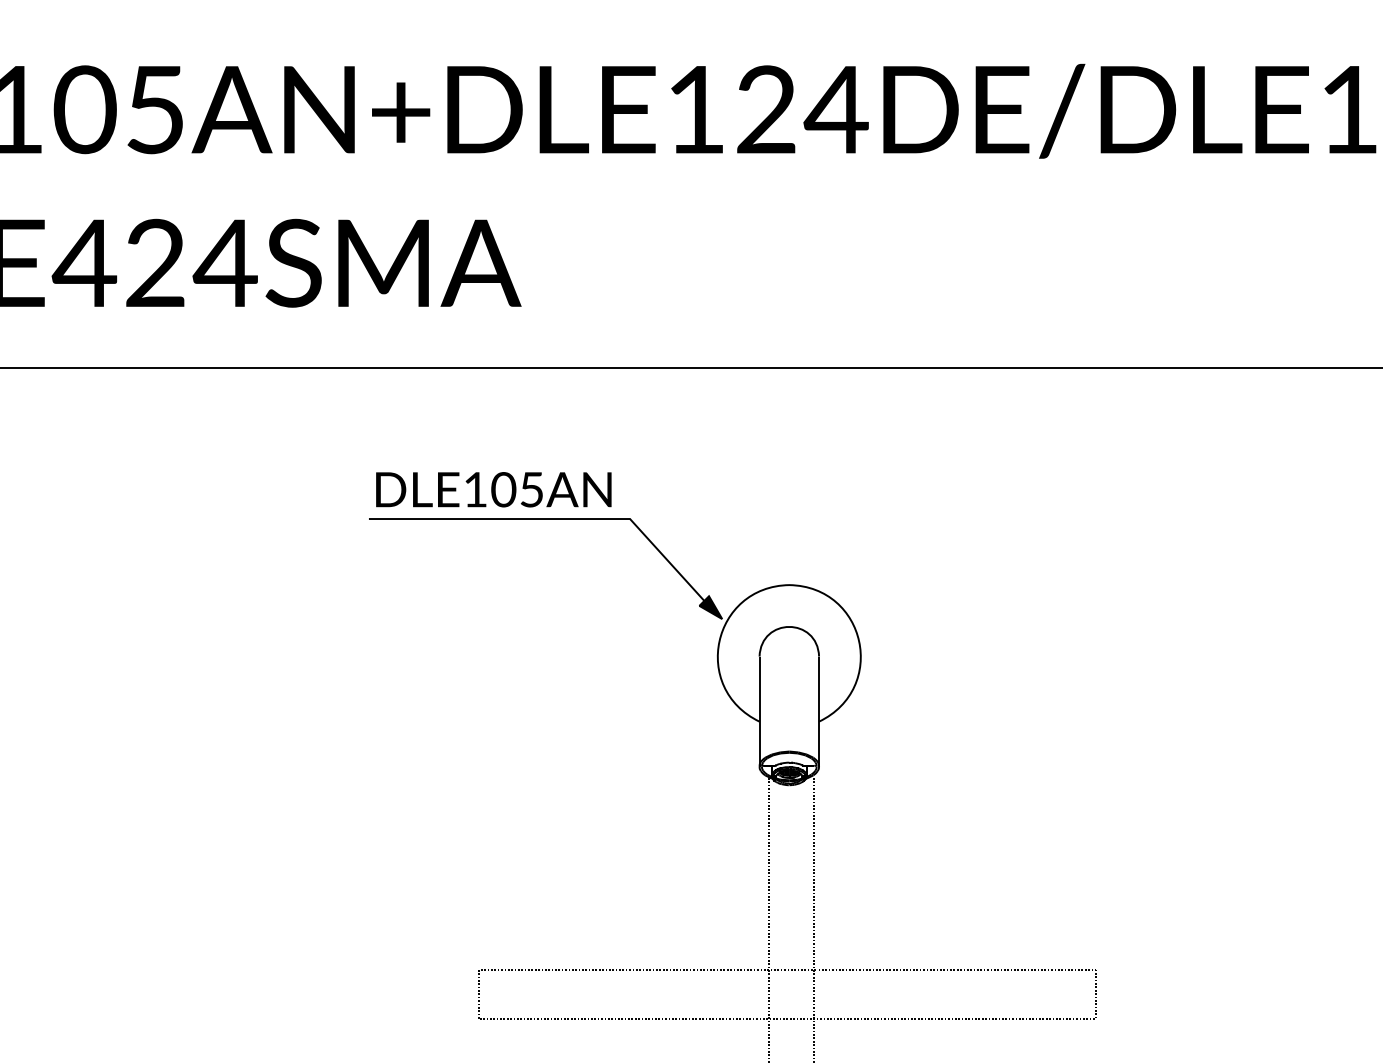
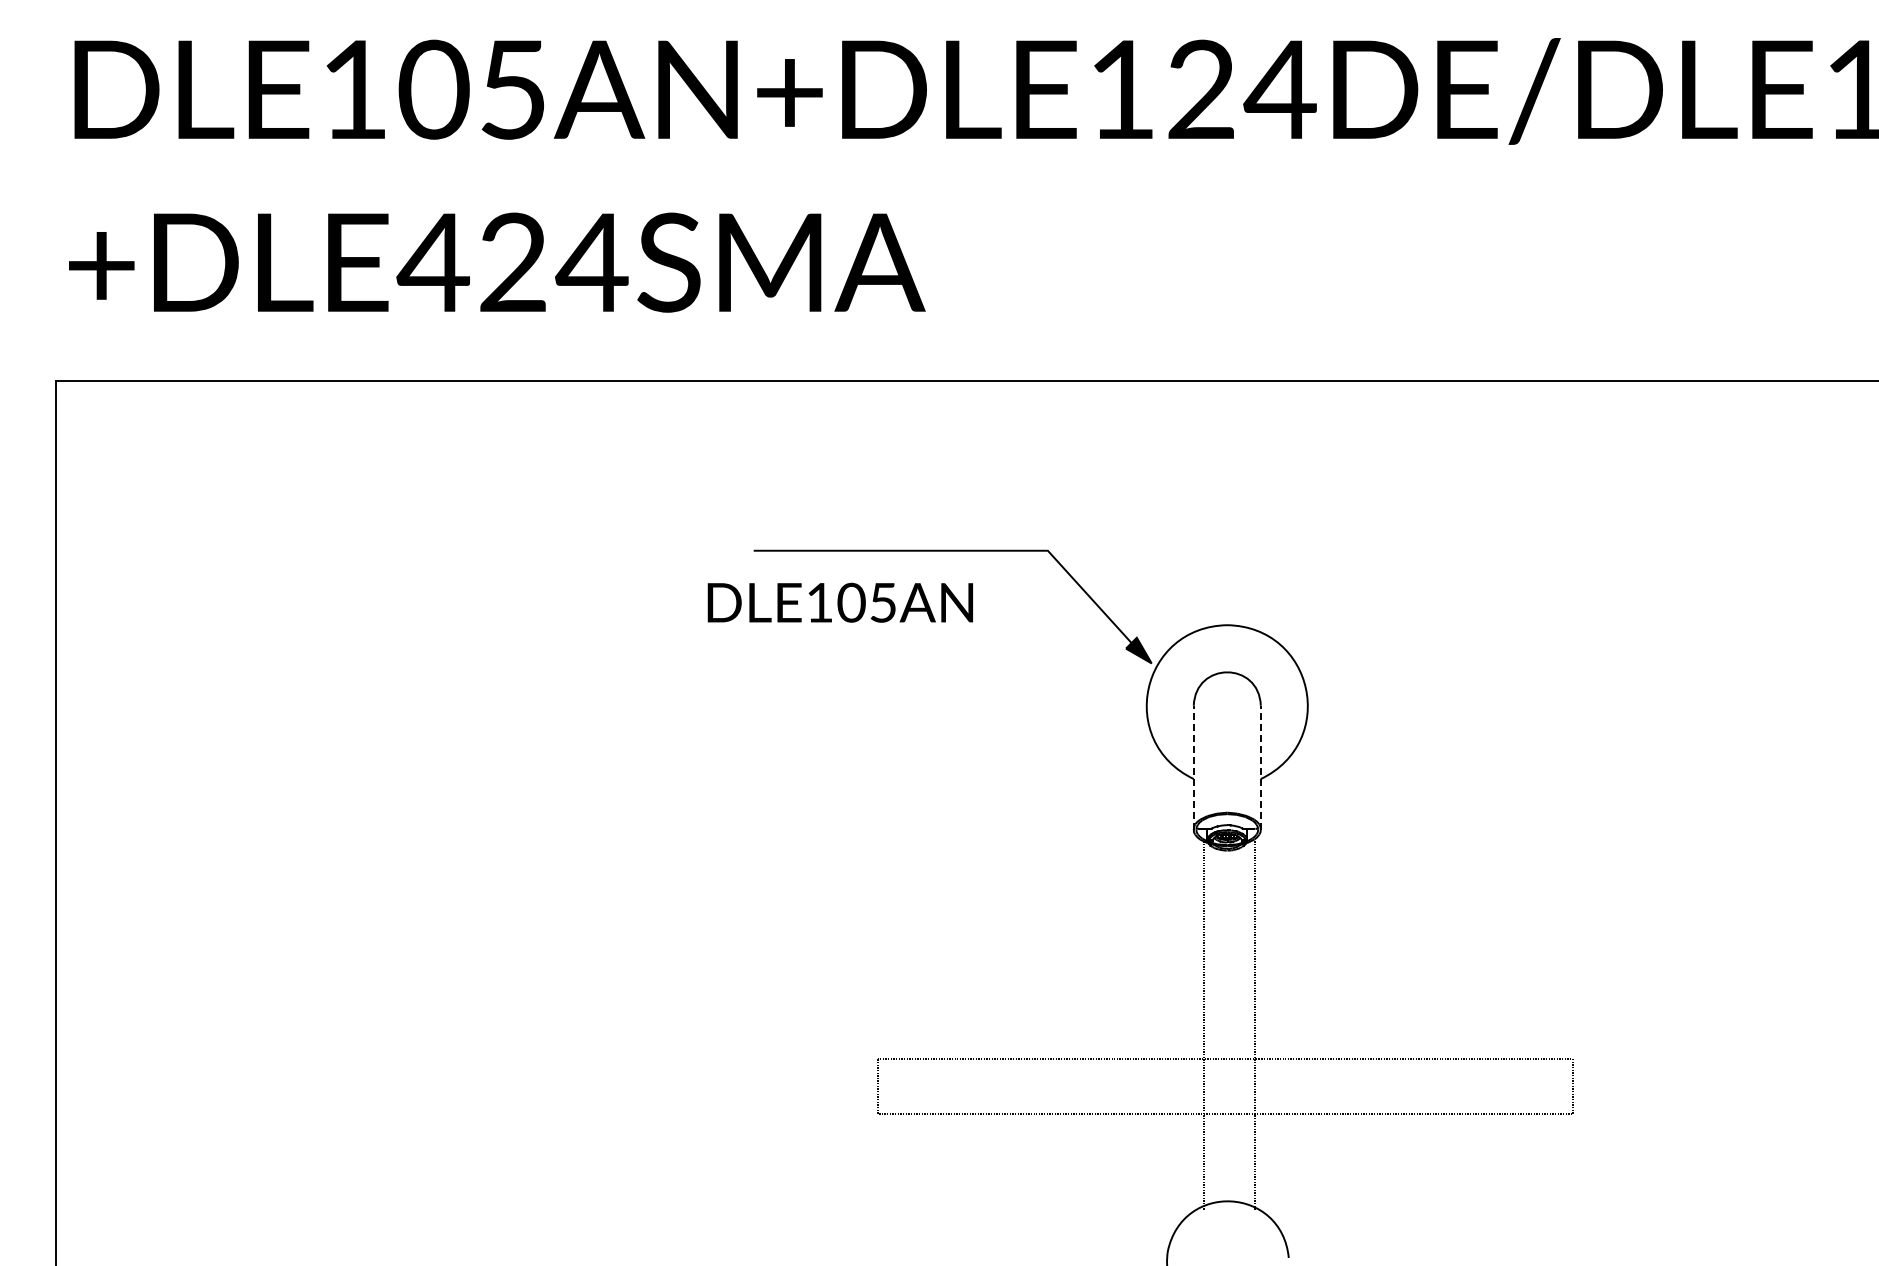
text: (493, 489) -> (839, 602), moved
line: (759, 711) -> (1193, 767), solid -> dashed
line: (818, 711) -> (1260, 767), solid -> dashed

